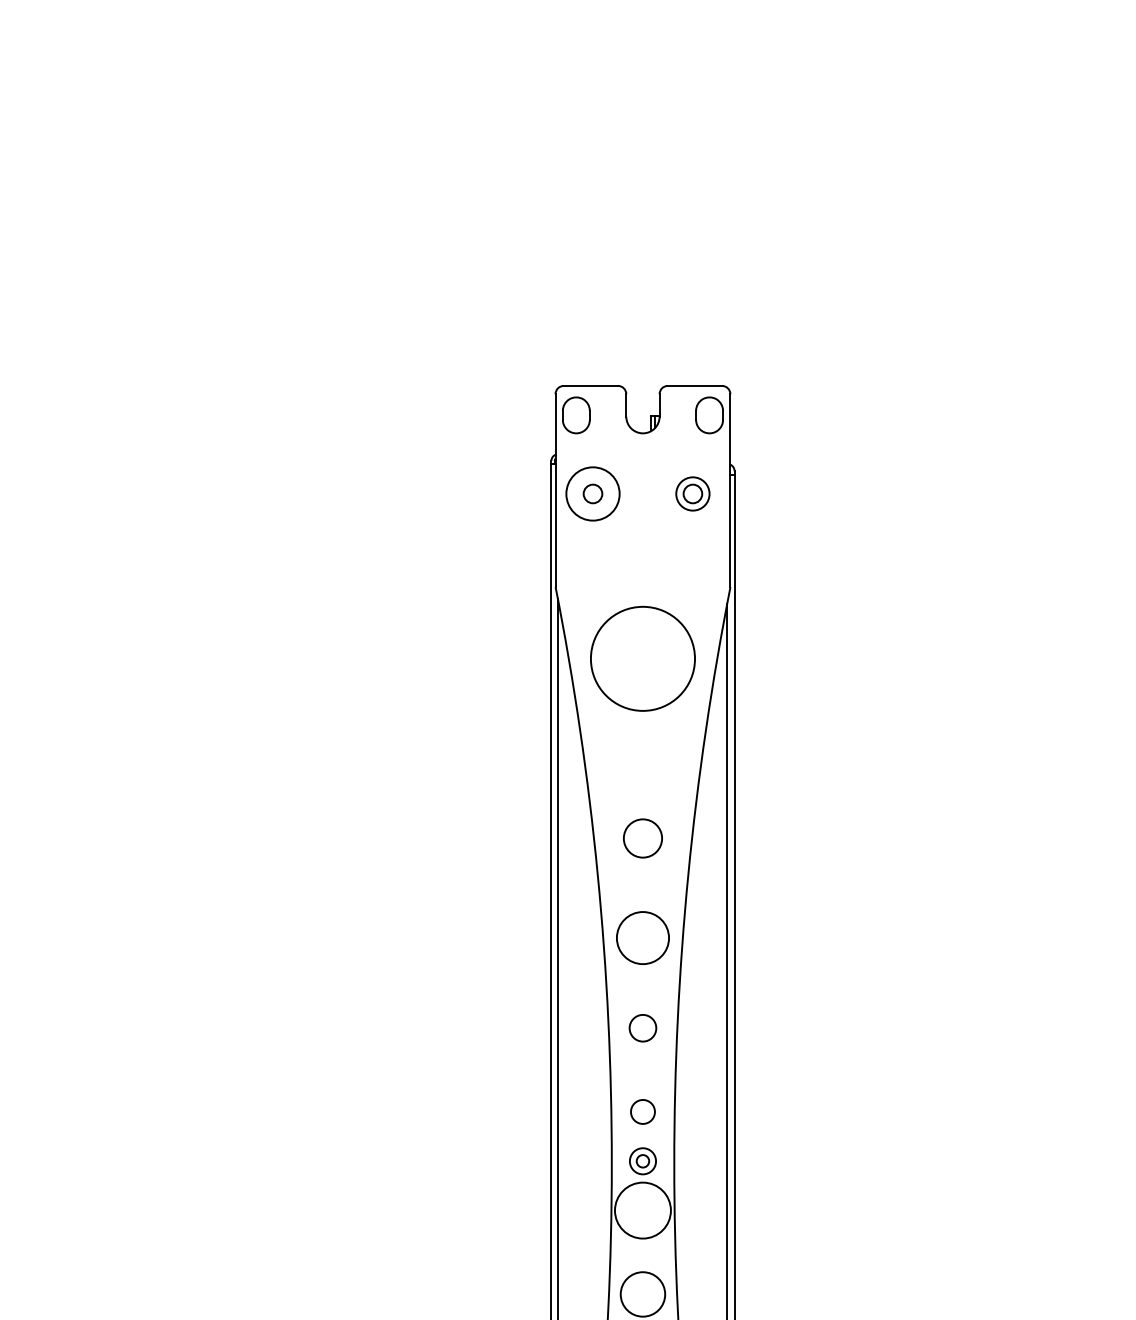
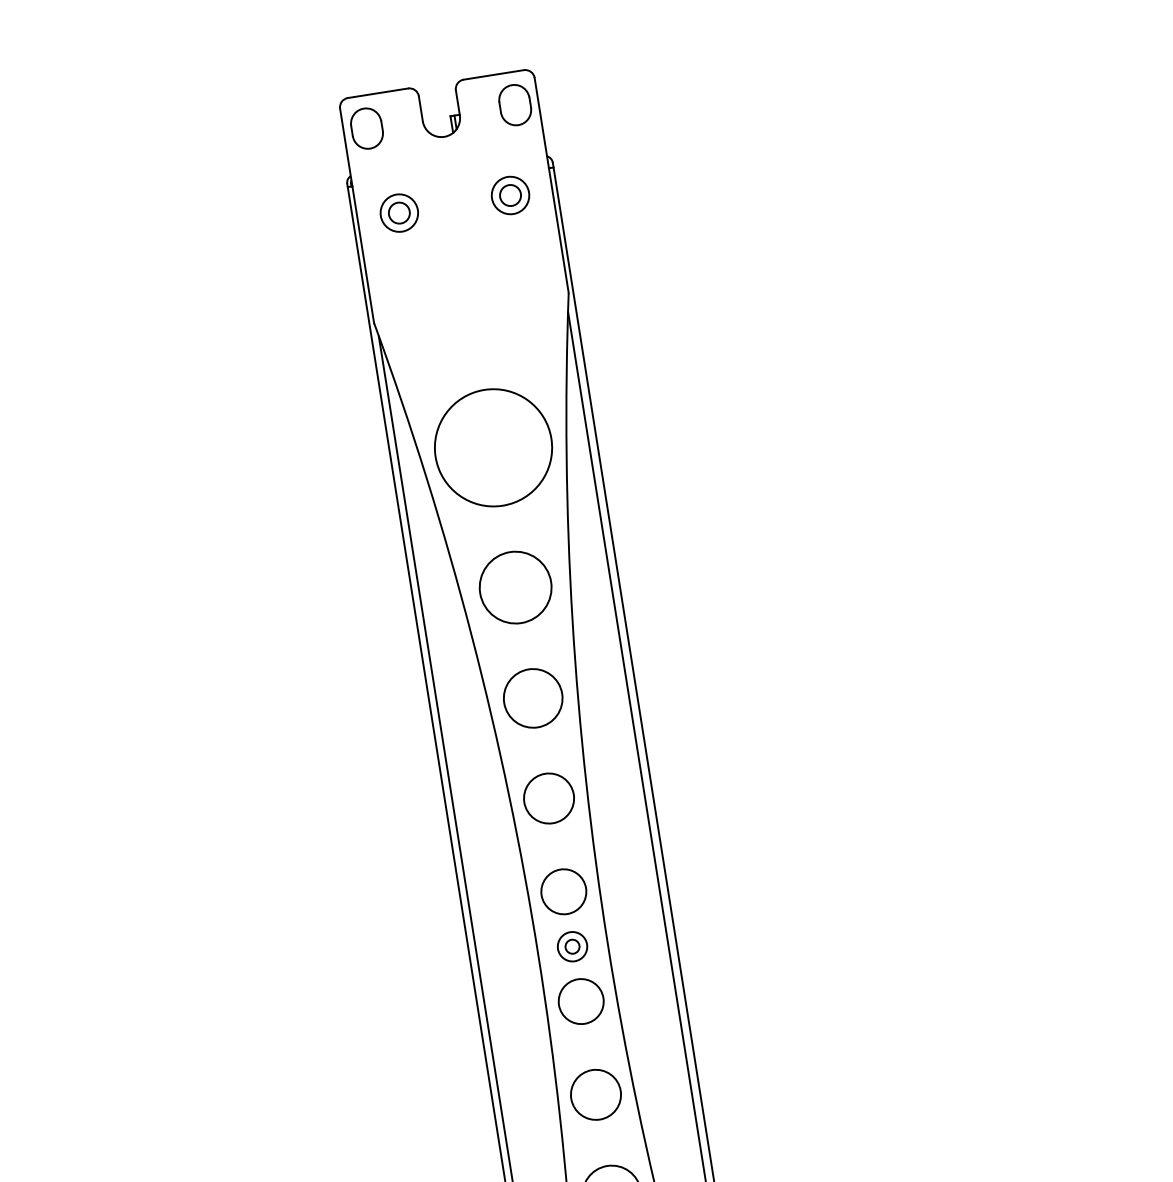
circle: (592, 493) -> (398, 212), size x0.62
circle: (642, 658) -> (492, 447), moved
circle: (642, 838) -> (515, 587), size x1.67
circle: (642, 1028) -> (548, 799), size x1.67
circle: (642, 1111) -> (563, 891), size x1.67
circle: (642, 1210) -> (580, 1001), size x0.71

